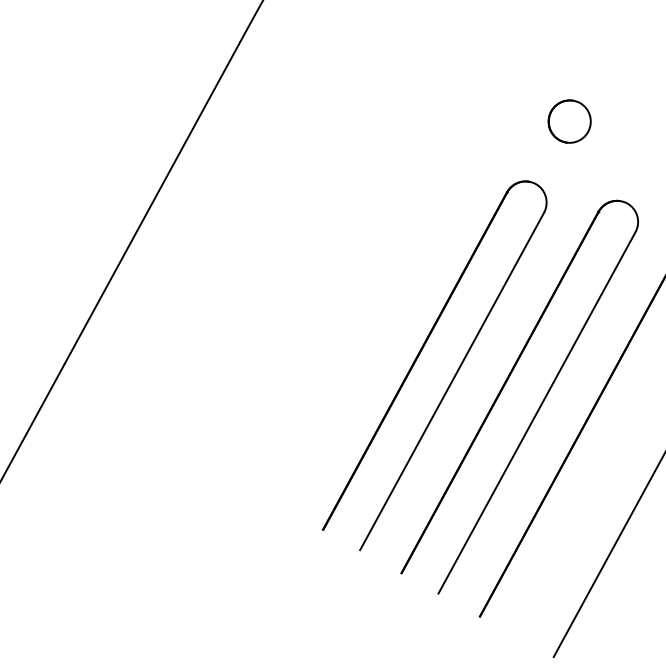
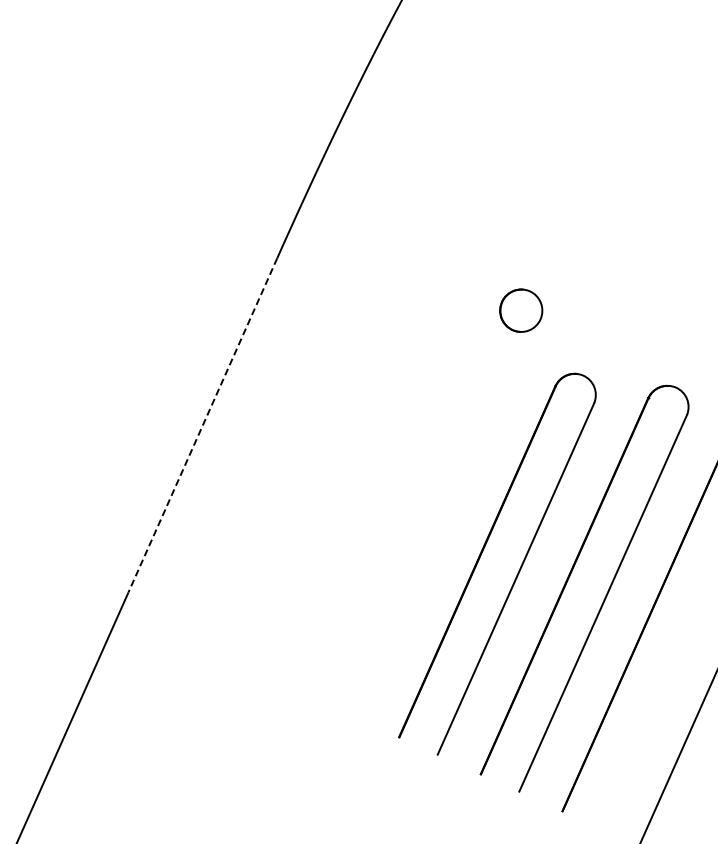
part: (569, 121) -> (521, 310), moved
line: (152, 203) -> (202, 425), solid -> dashed

